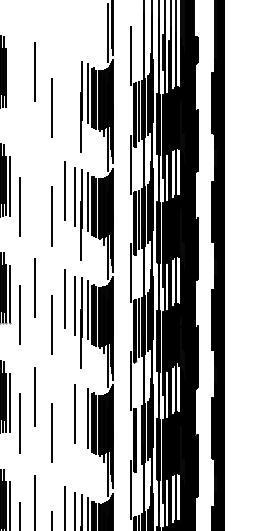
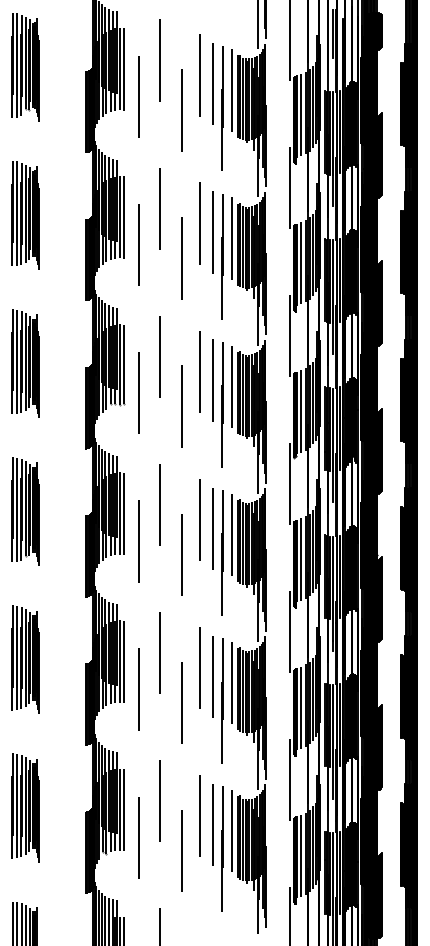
line: (9, 78) -> (124, 69), added
line: (64, 82) -> (199, 75), added
line: (74, 88) -> (212, 83), added
line: (19, 97) -> (138, 96), added
line: (35, 179) -> (159, 208), added
line: (64, 407) -> (199, 519), added
line: (81, 431) -> (222, 552), added
line: (139, 436) -> (301, 559), added

